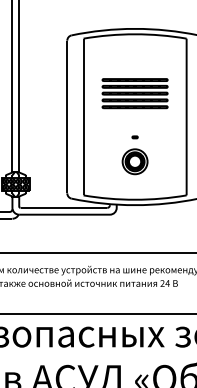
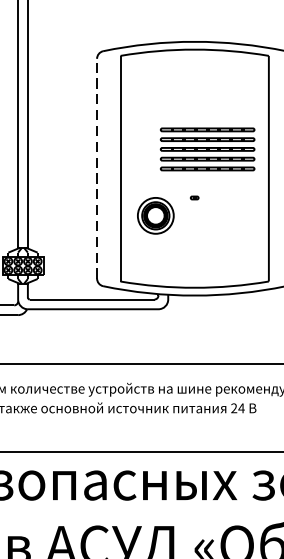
part: (134, 93) -> (206, 149), moved
line: (67, 116) -> (97, 167), solid -> dashed
part: (134, 161) -> (154, 215), moved

